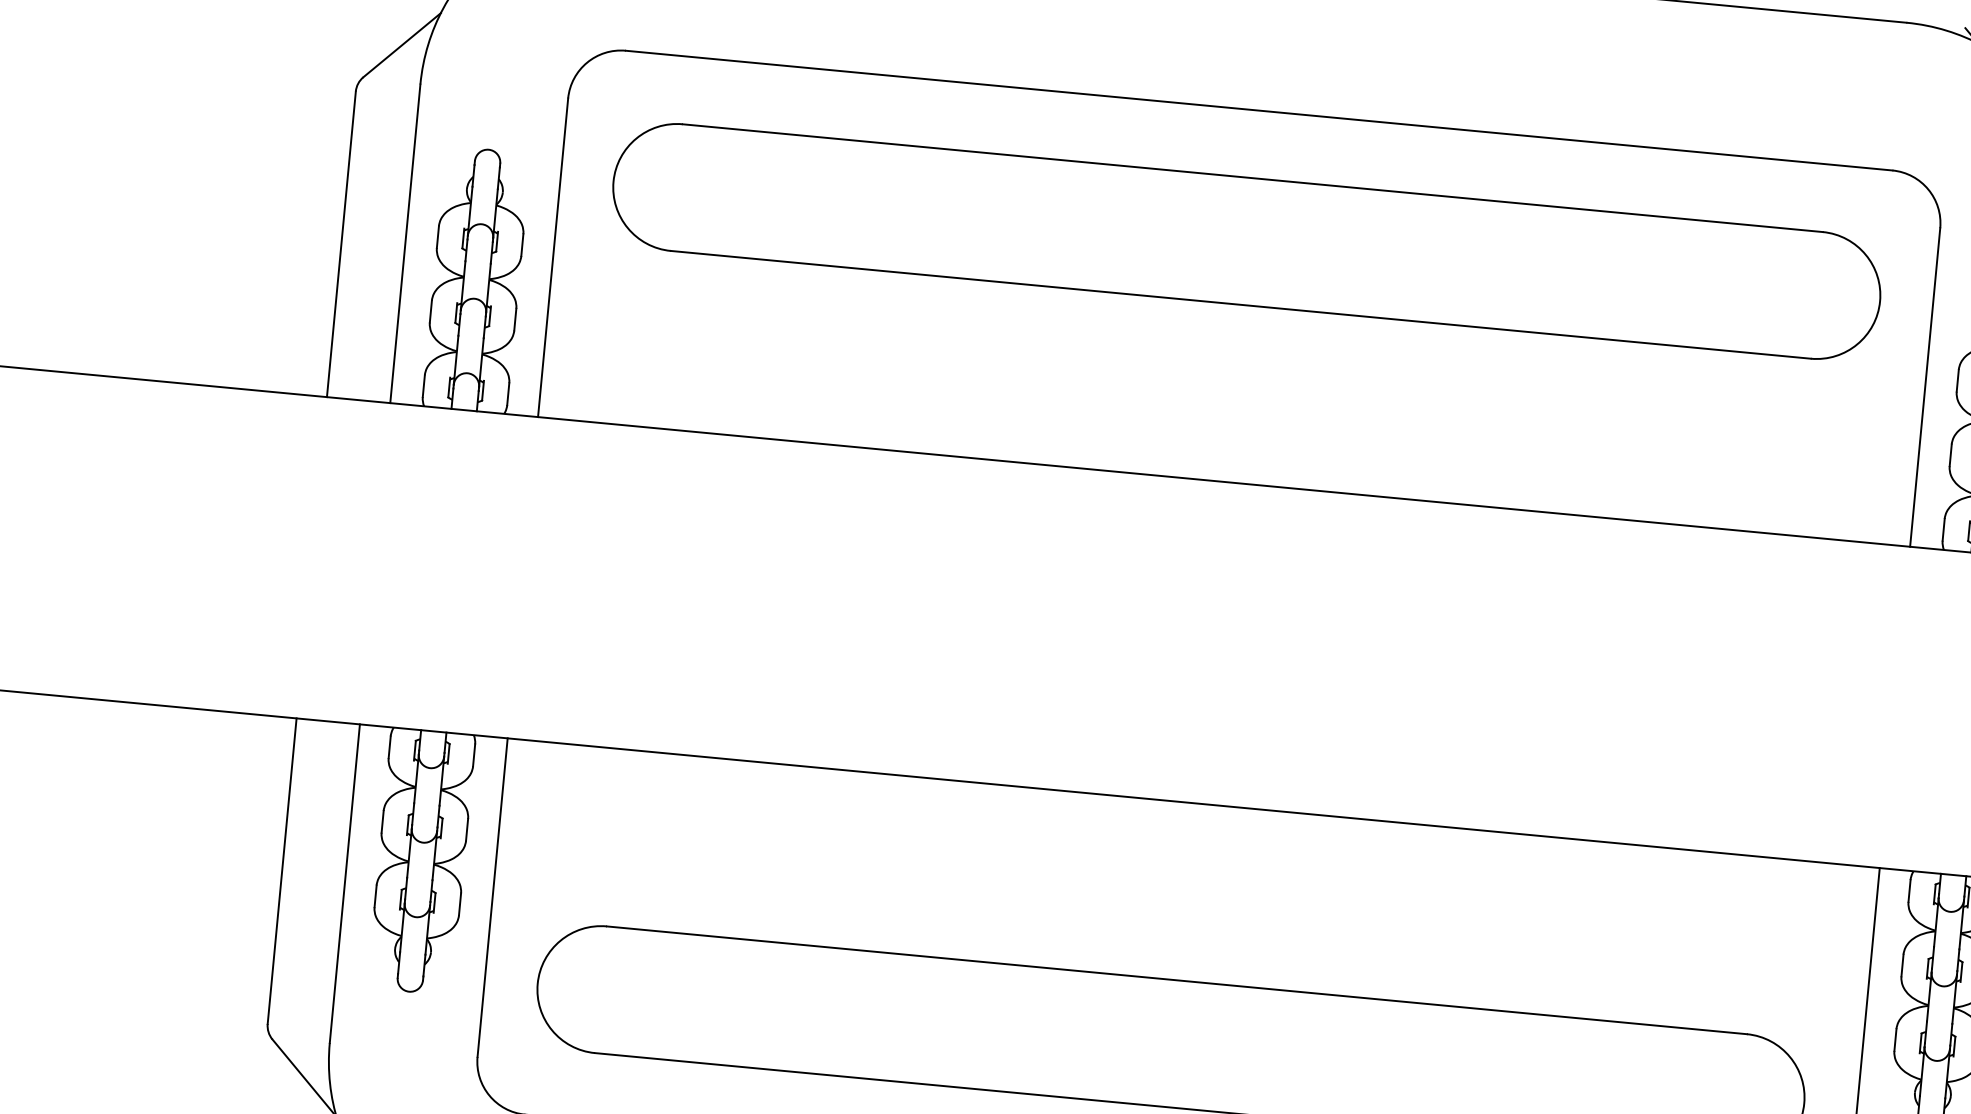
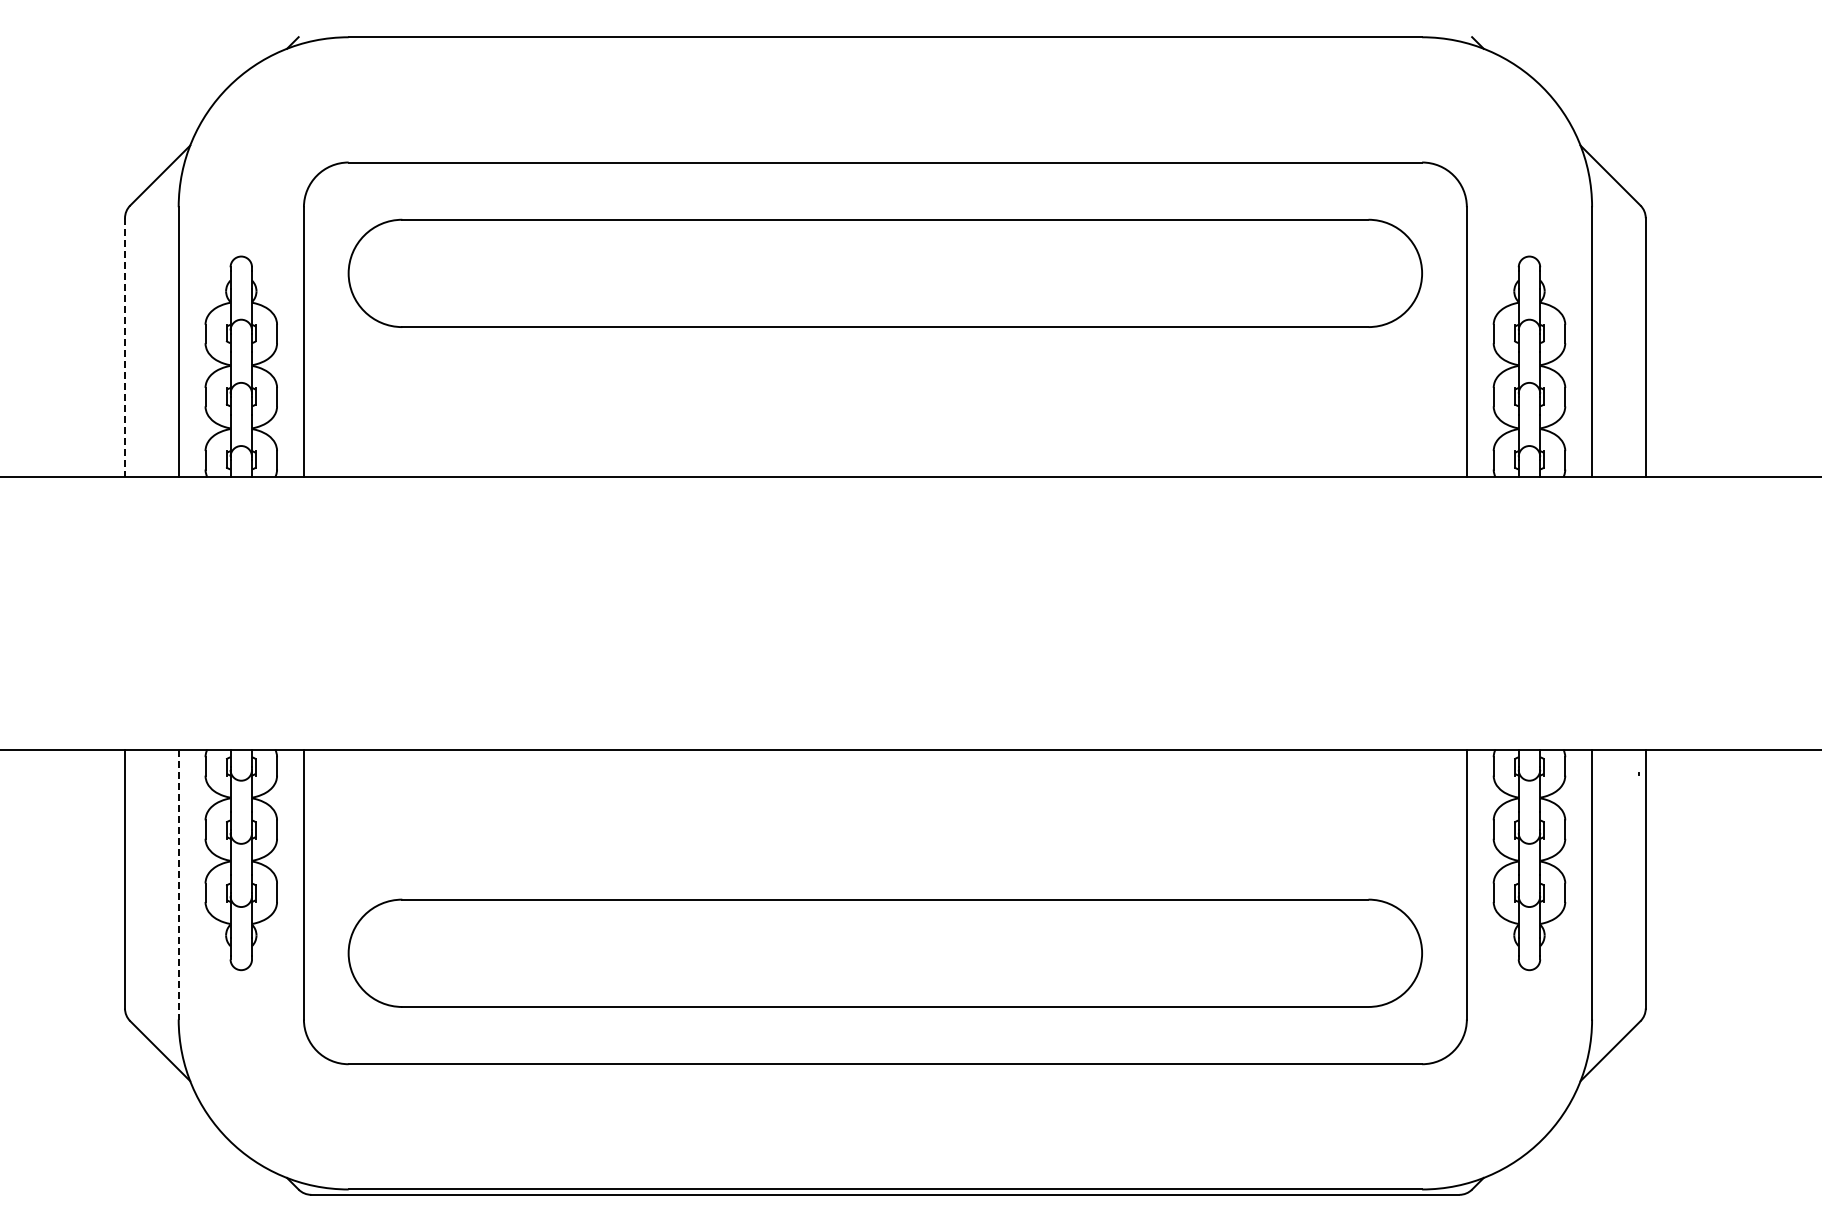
line: (341, 245) -> (125, 348), solid -> dashed
line: (344, 883) -> (178, 884), solid -> dashed

